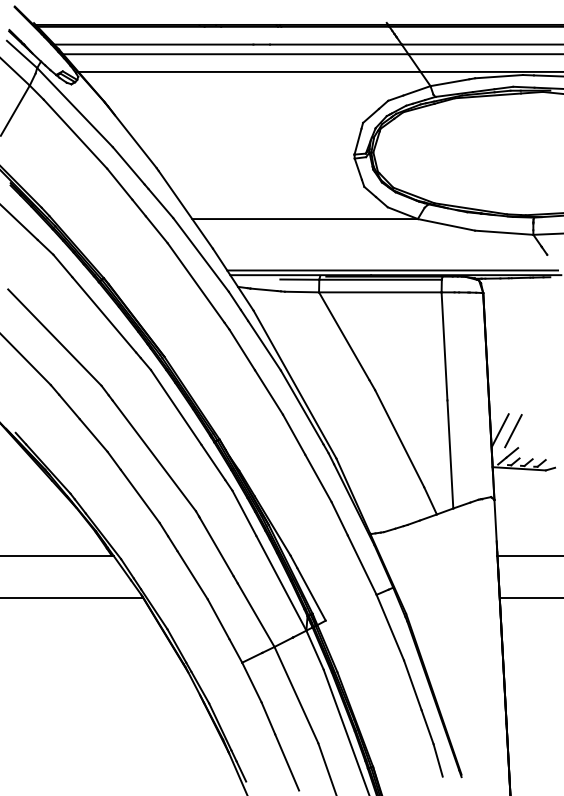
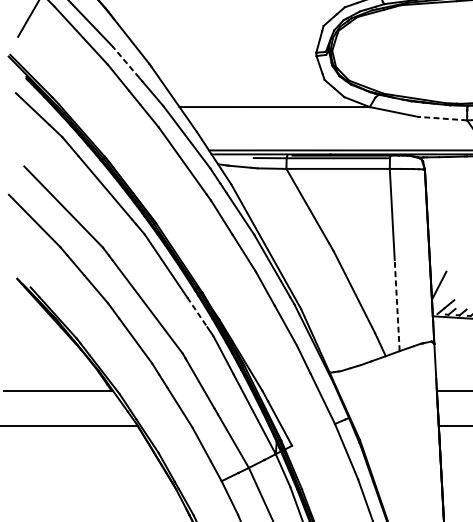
line: (128, 165) -> (125, 61), solid -> dashed
line: (503, 232) -> (441, 118), solid -> dashed
line: (513, 431) -> (450, 286), removed
line: (450, 453) -> (397, 304), solid -> dashed
line: (213, 462) -> (197, 312), solid -> dashed

